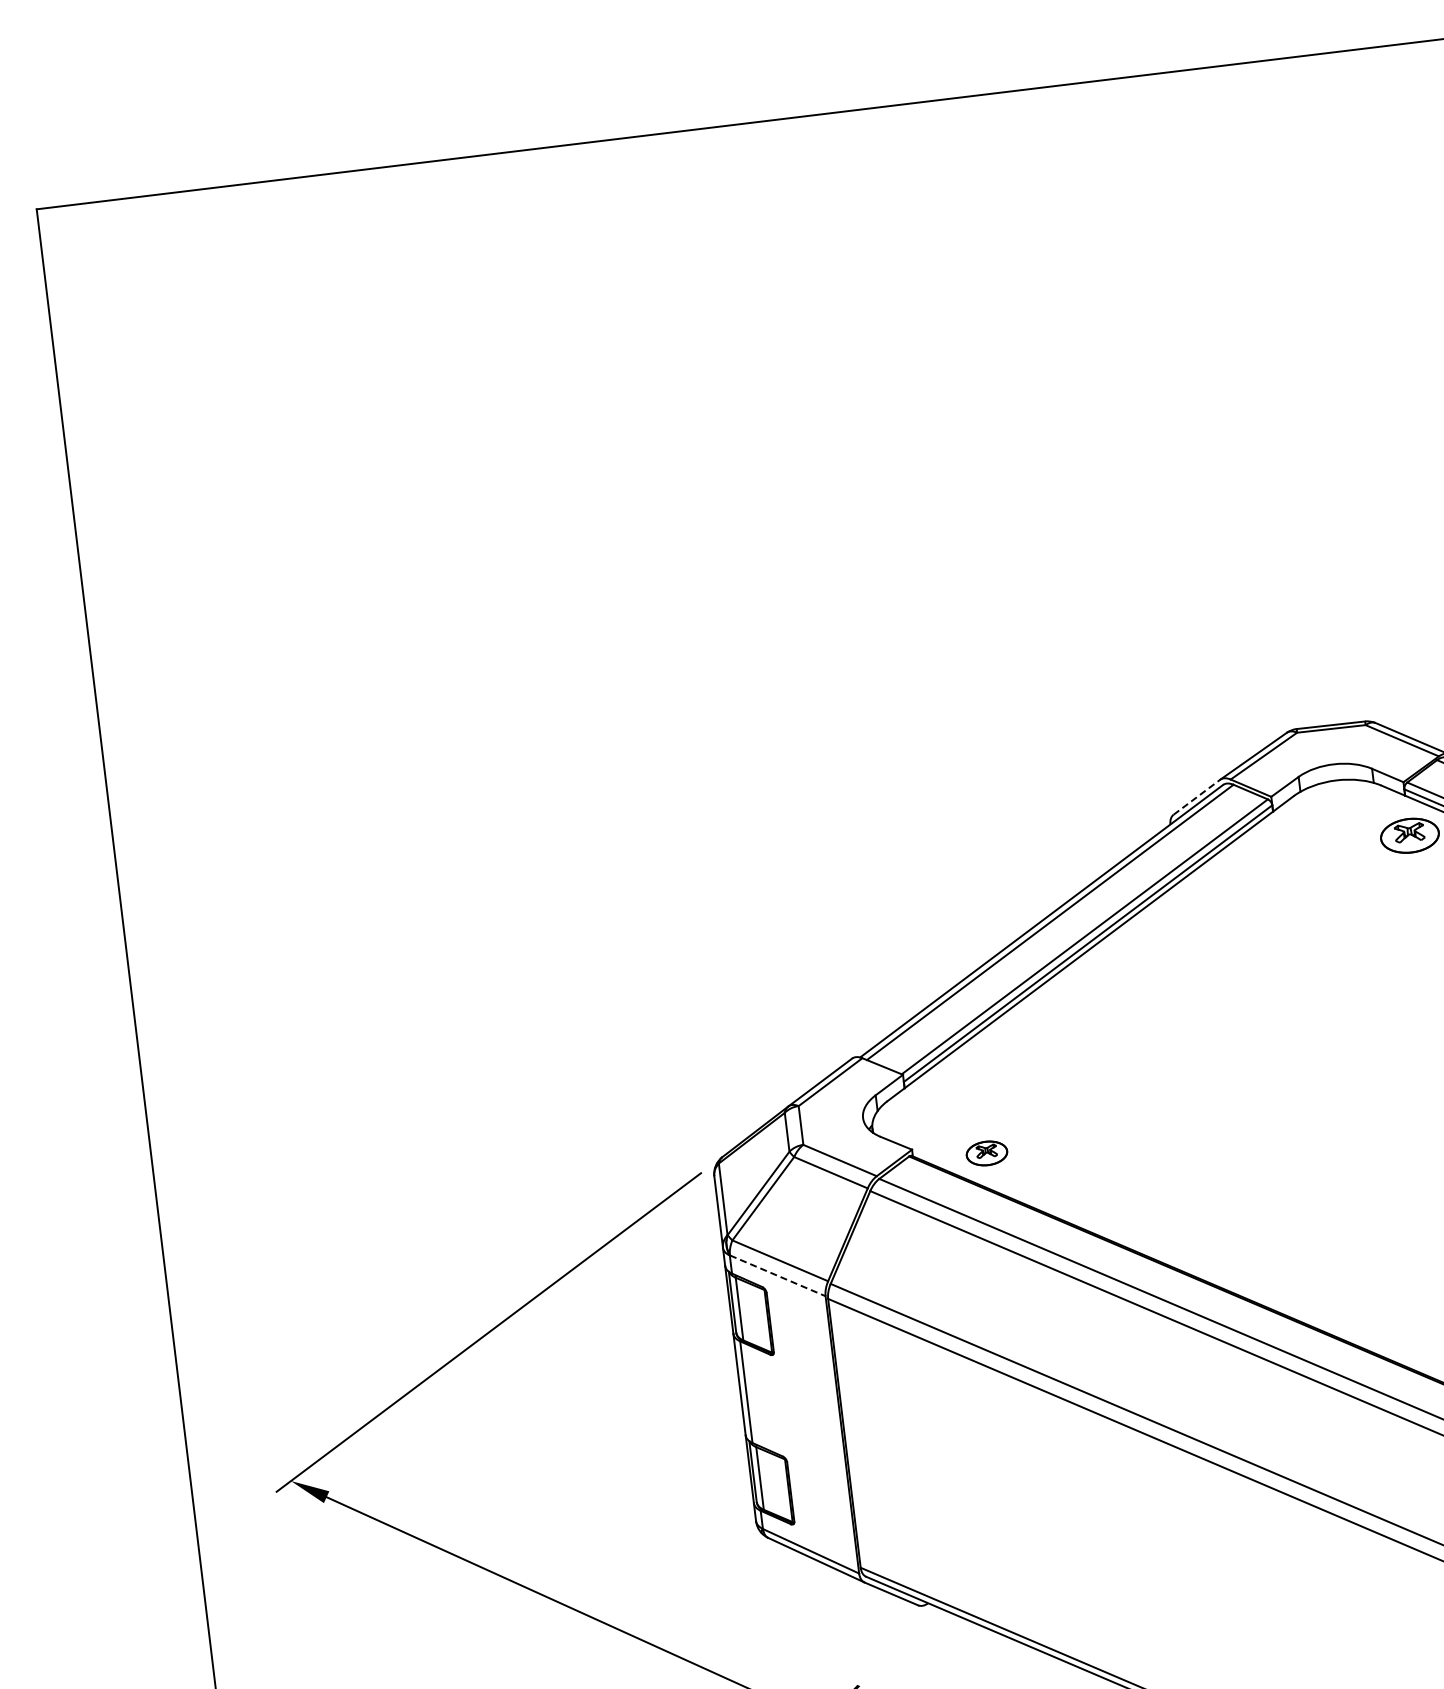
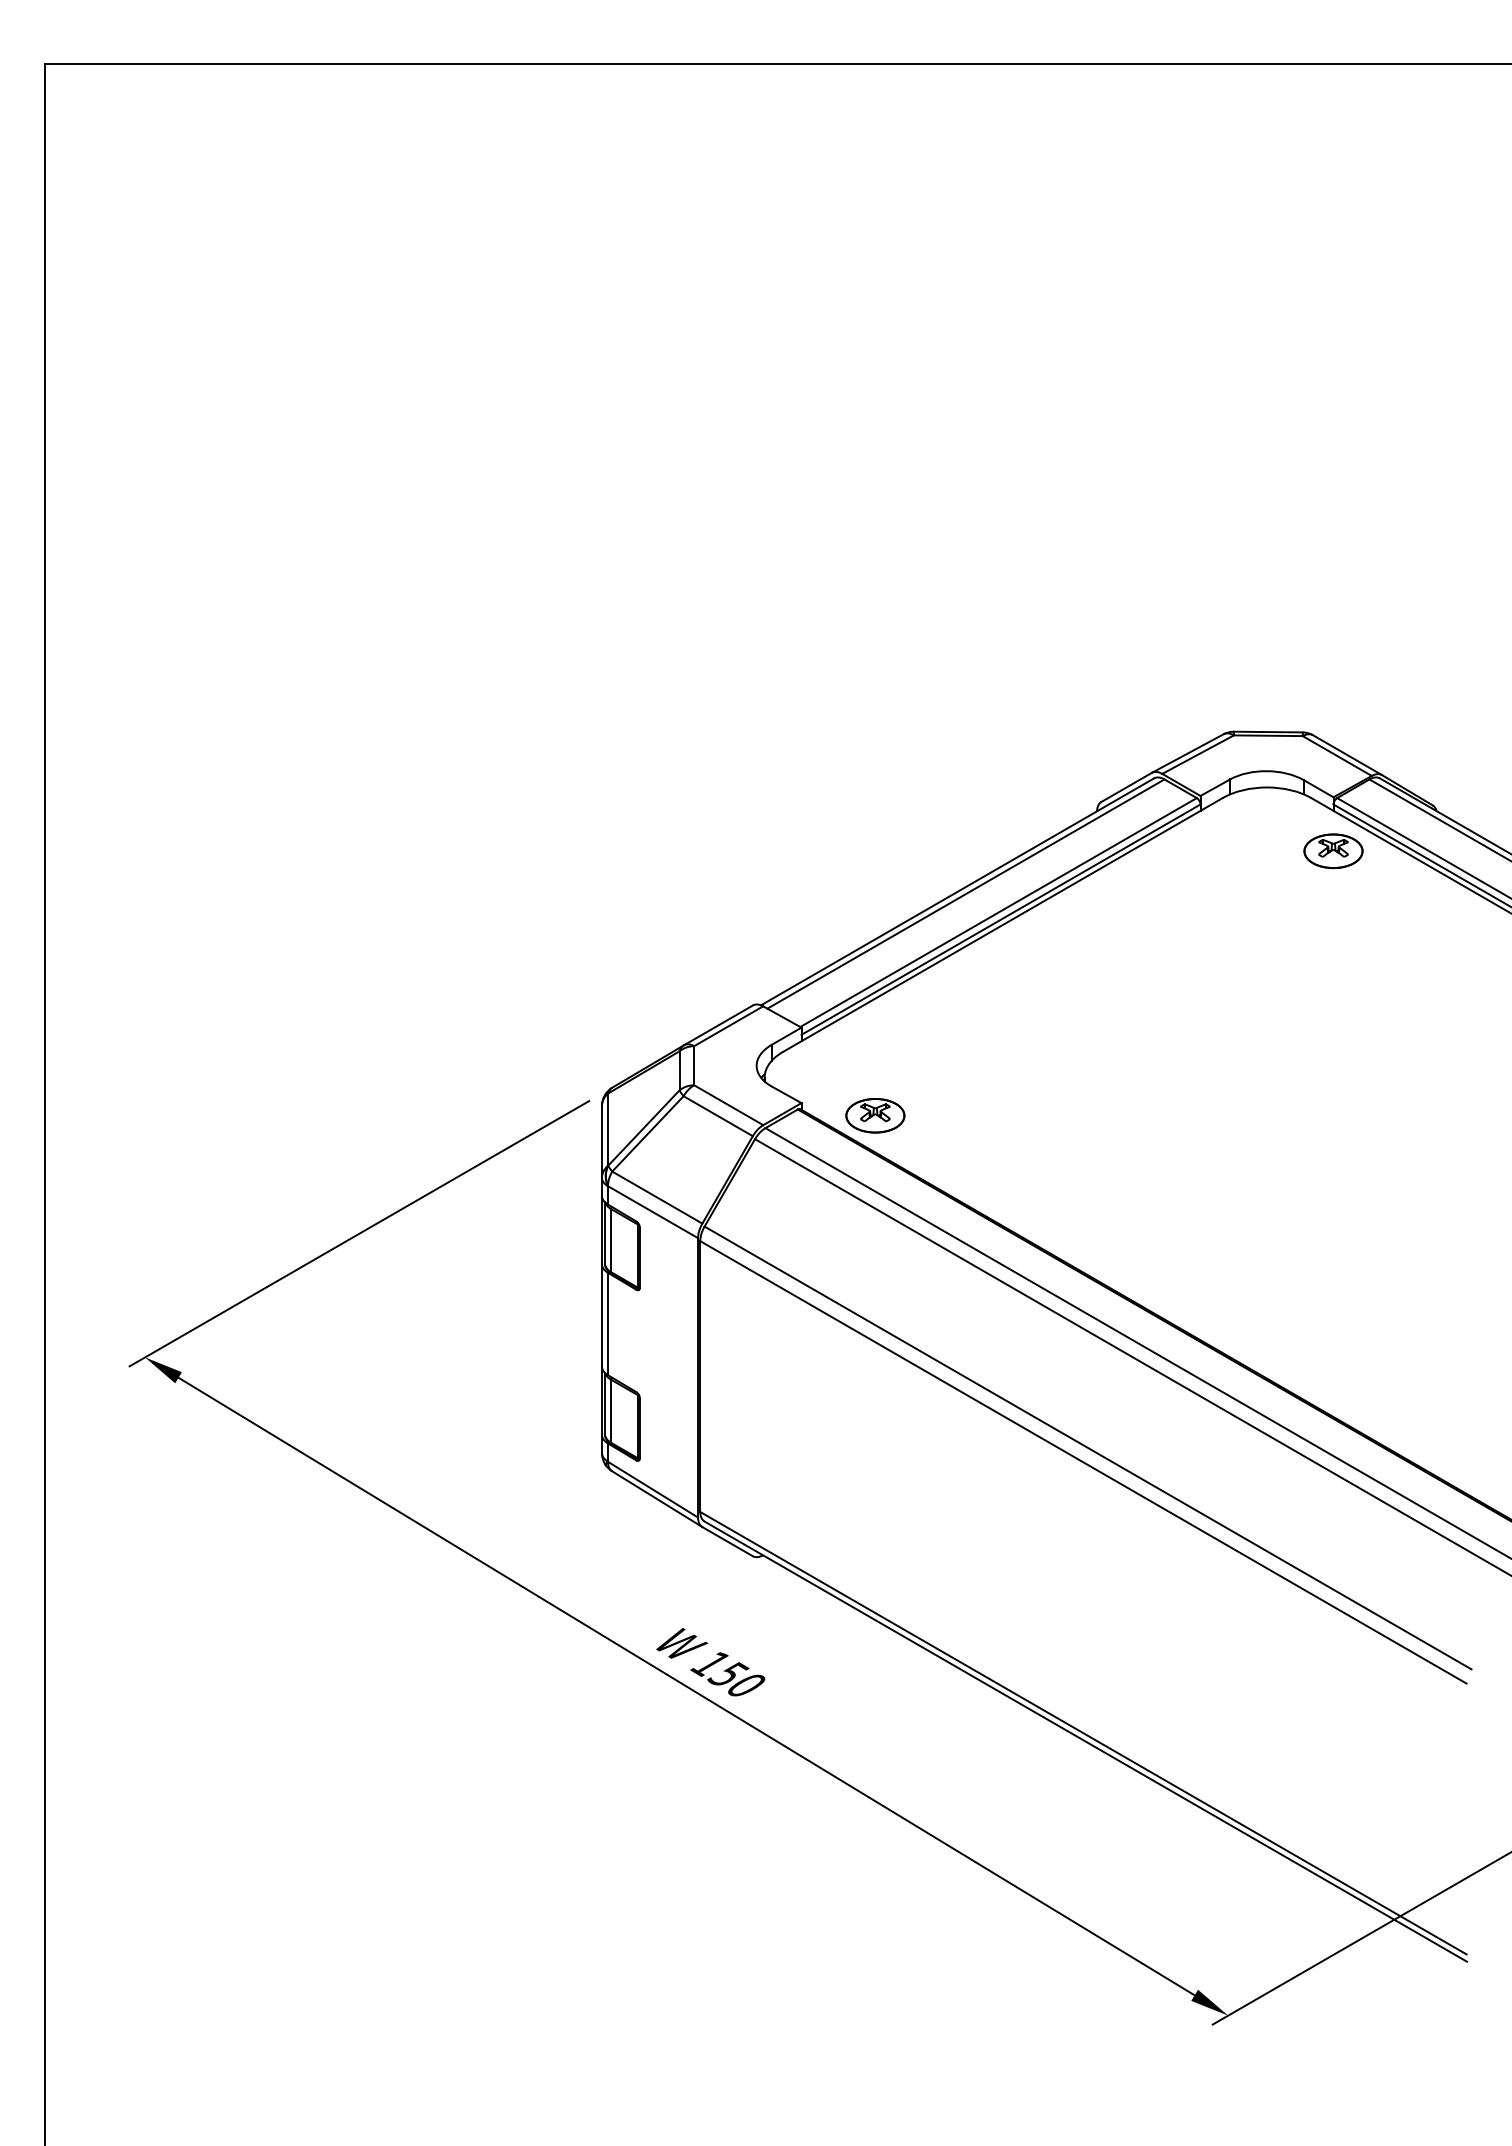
line: (1197, 797) -> (1127, 787), dashed -> solid
part: (987, 1153) -> (875, 1115), size x1.43
line: (778, 1276) -> (653, 1212), dashed -> solid

